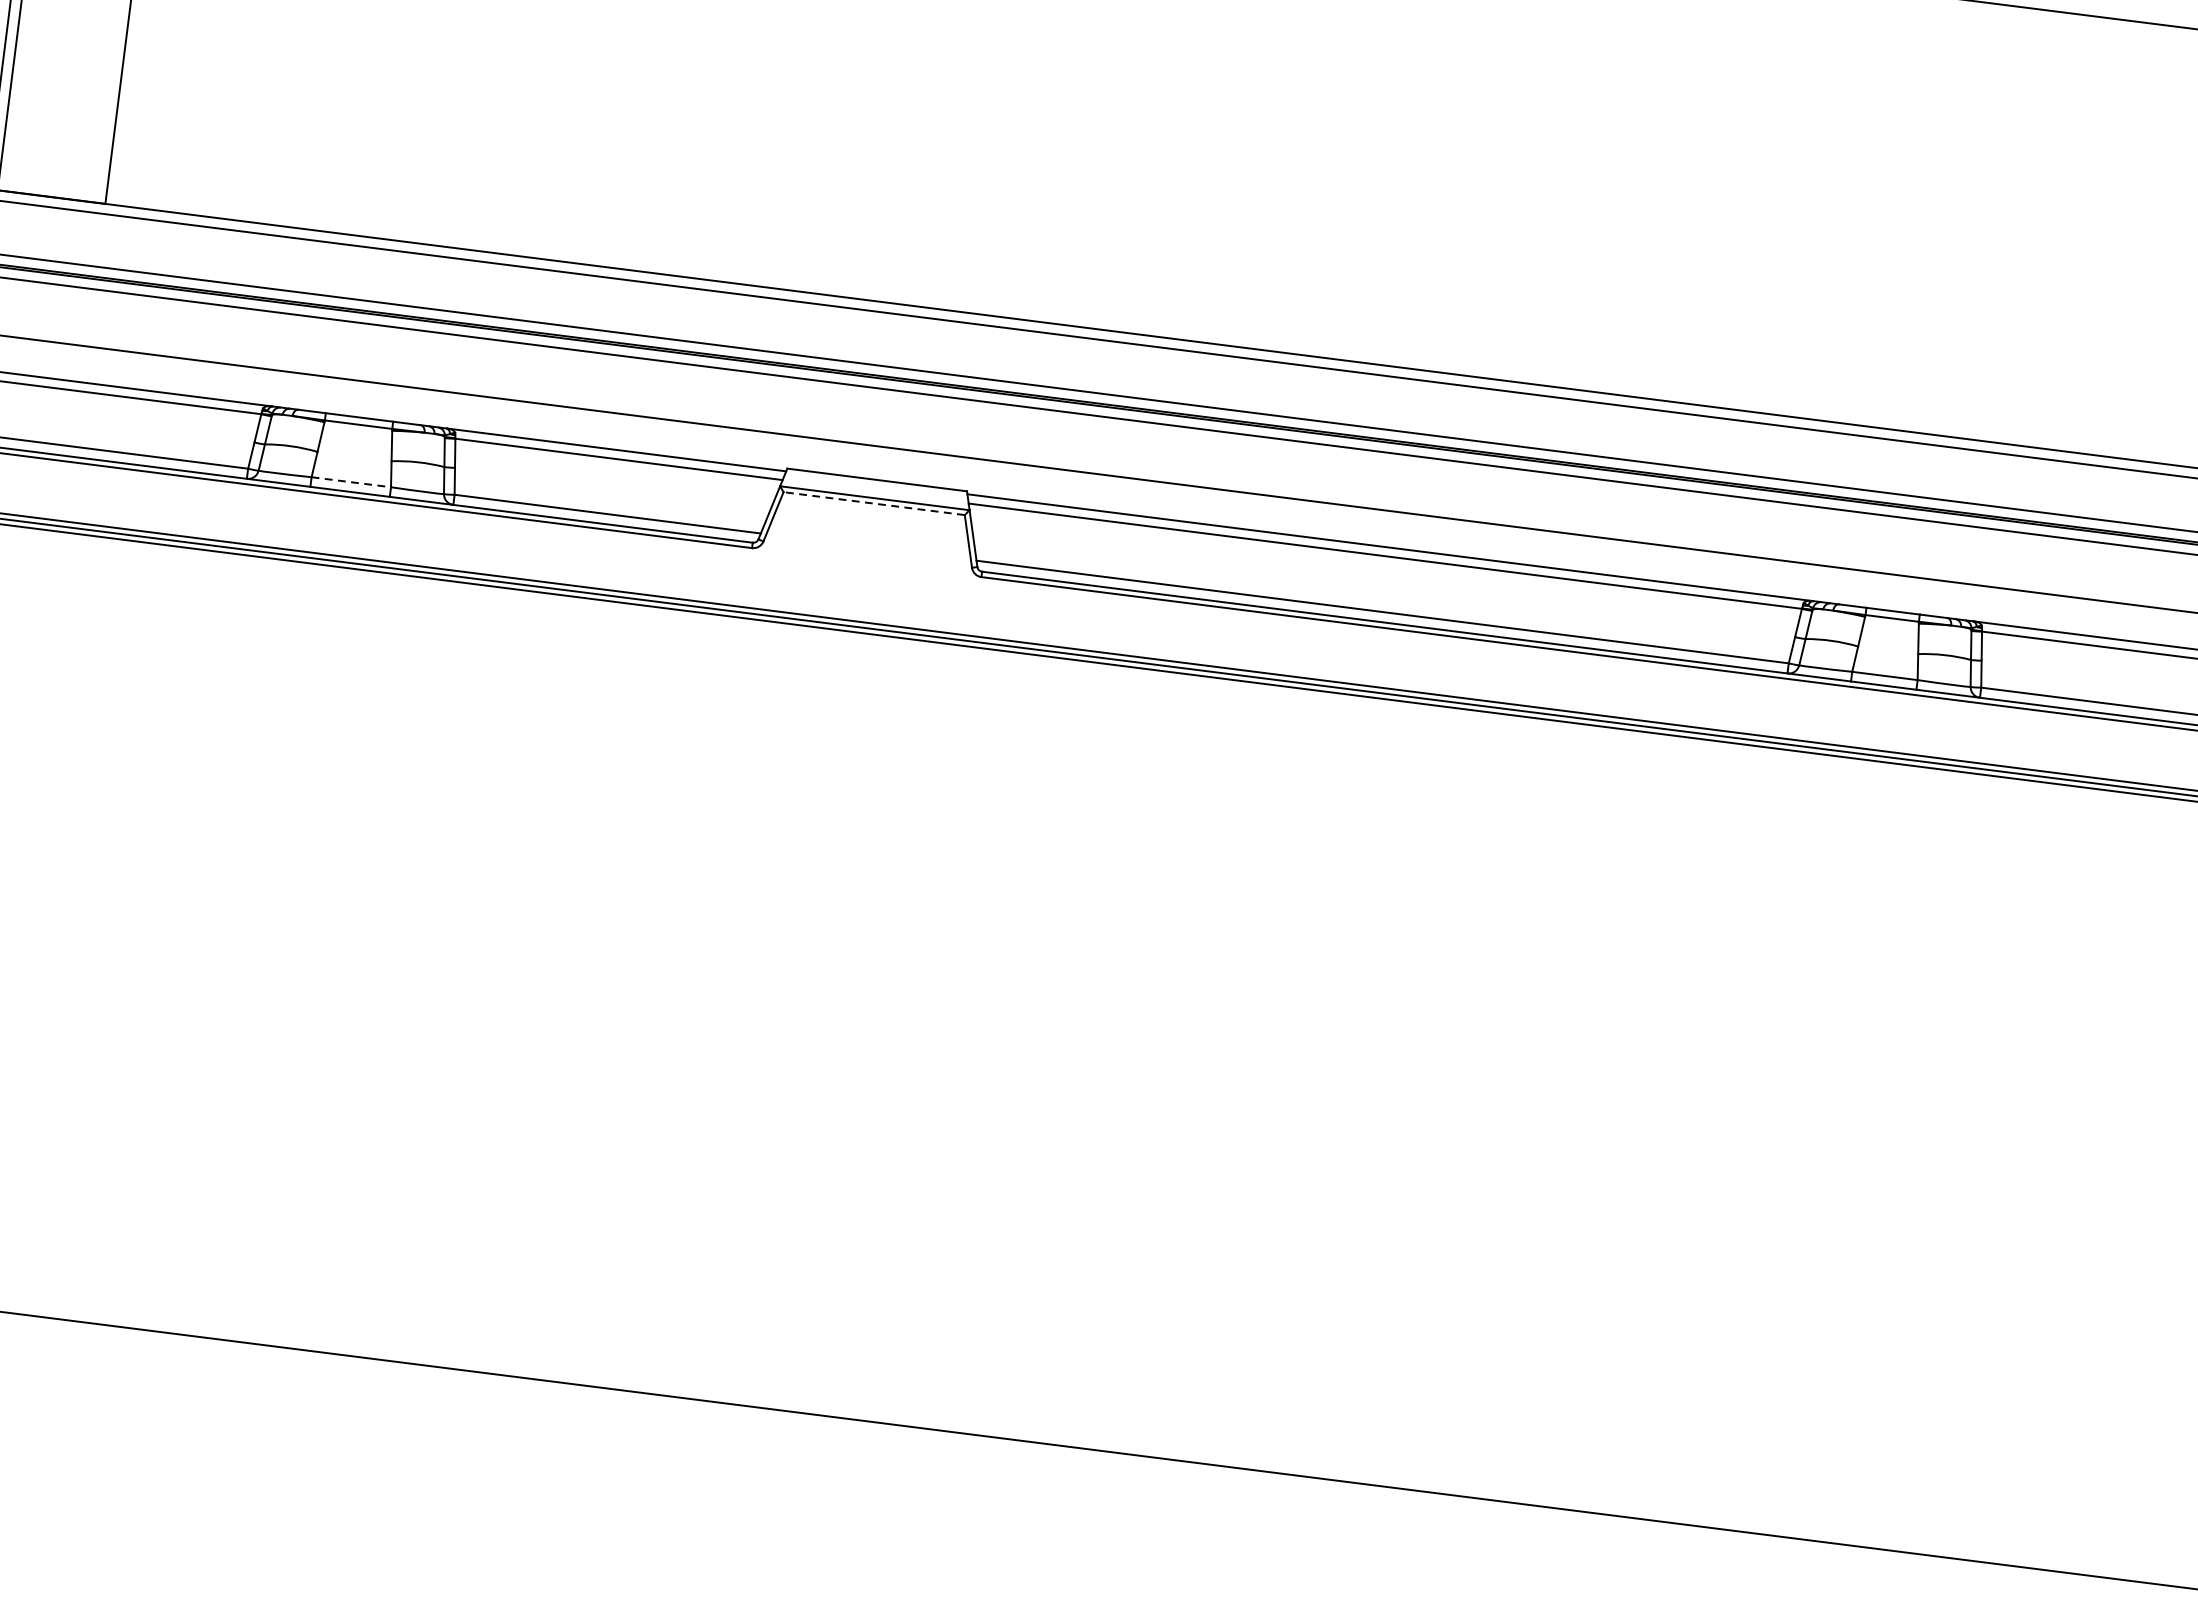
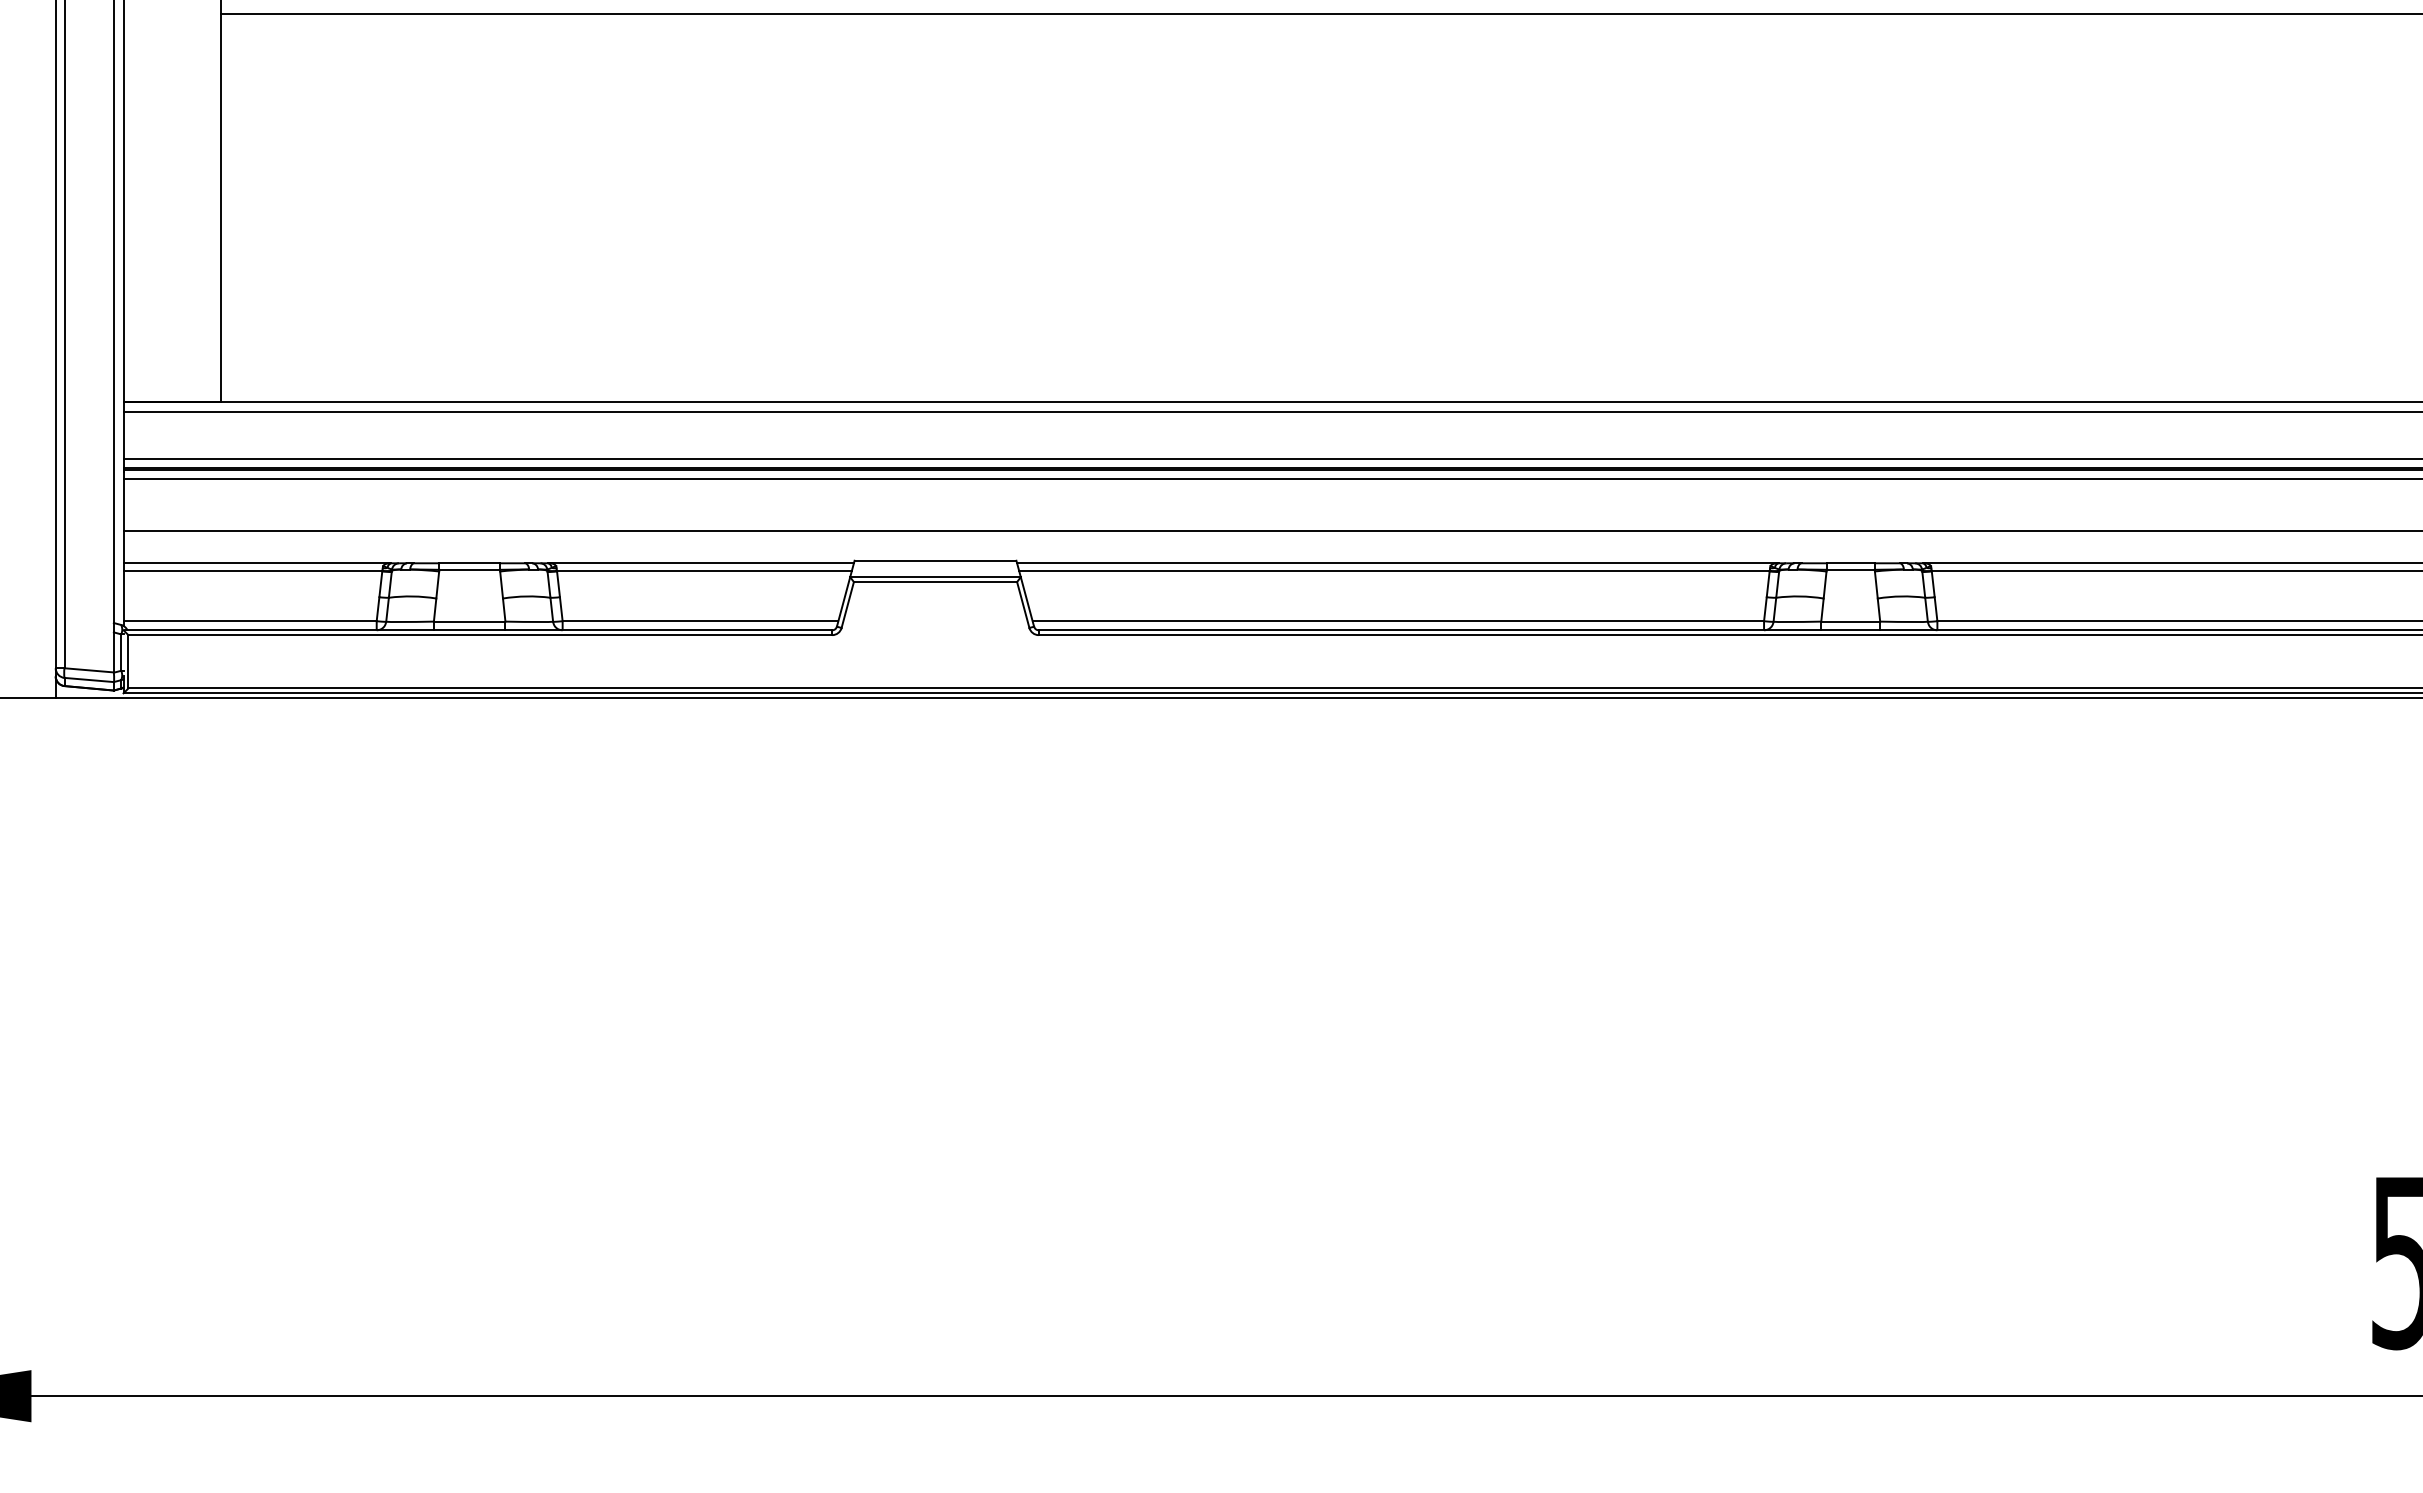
line: (351, 482) -> (469, 621), dashed -> solid
line: (874, 504) -> (935, 582), dashed -> solid

